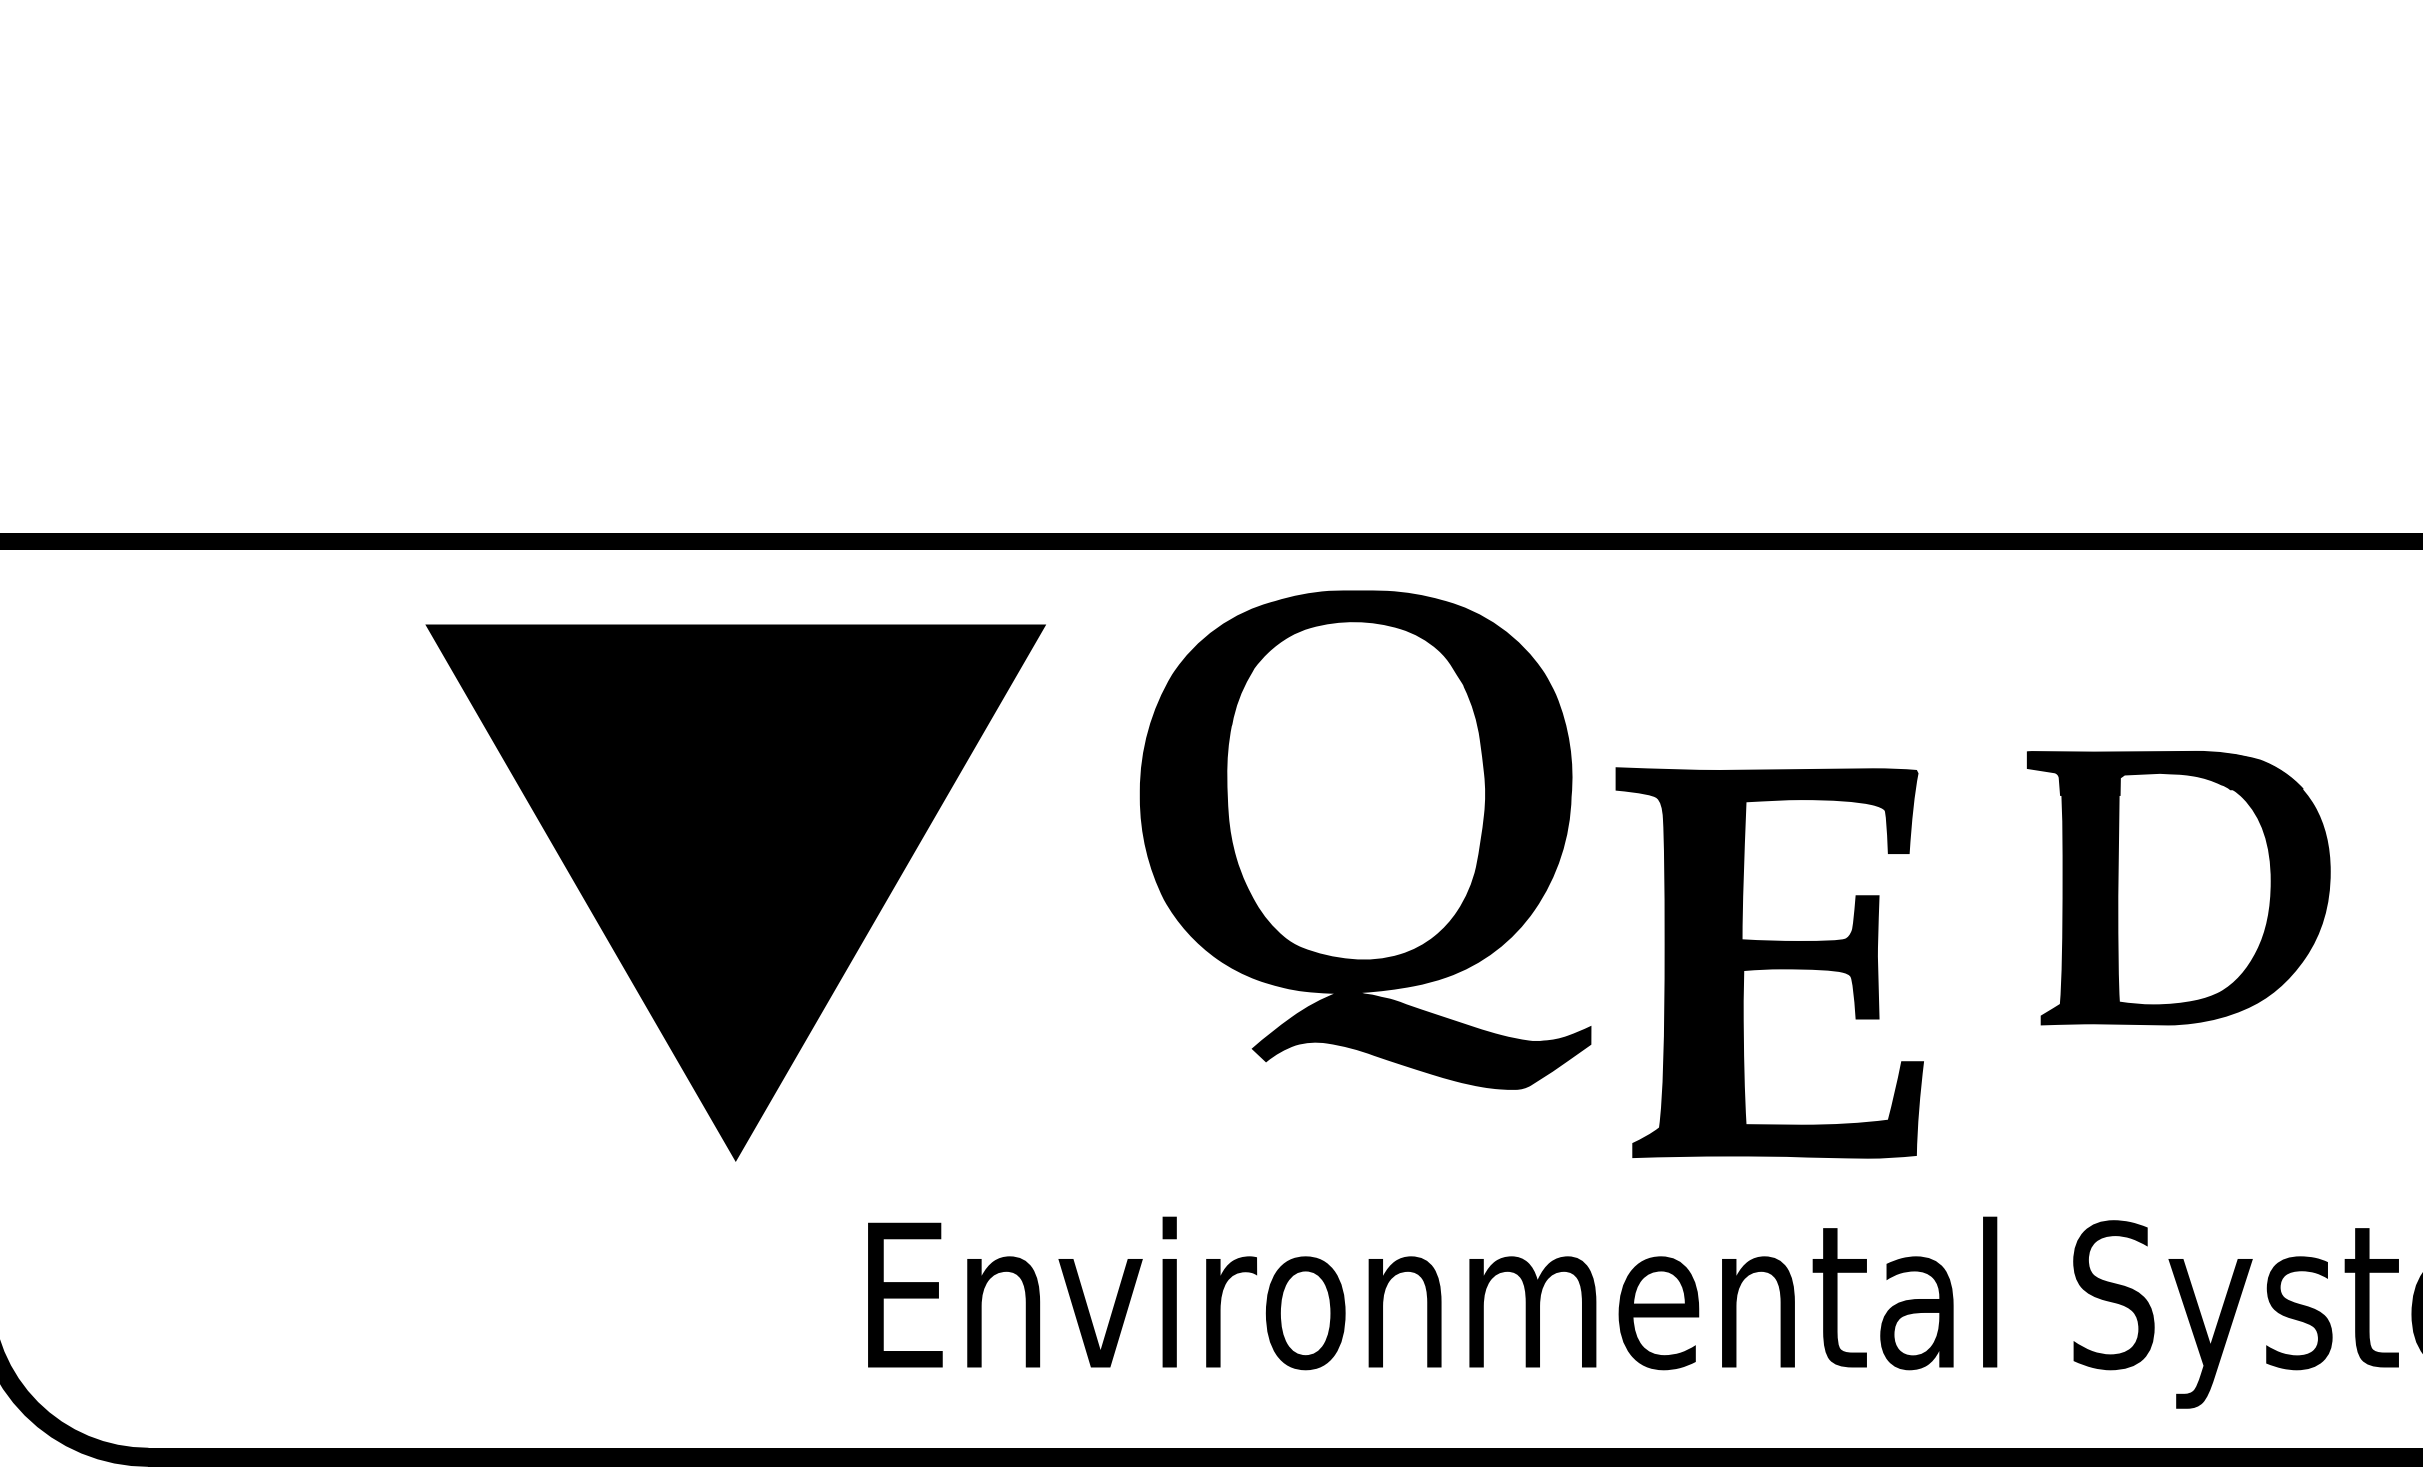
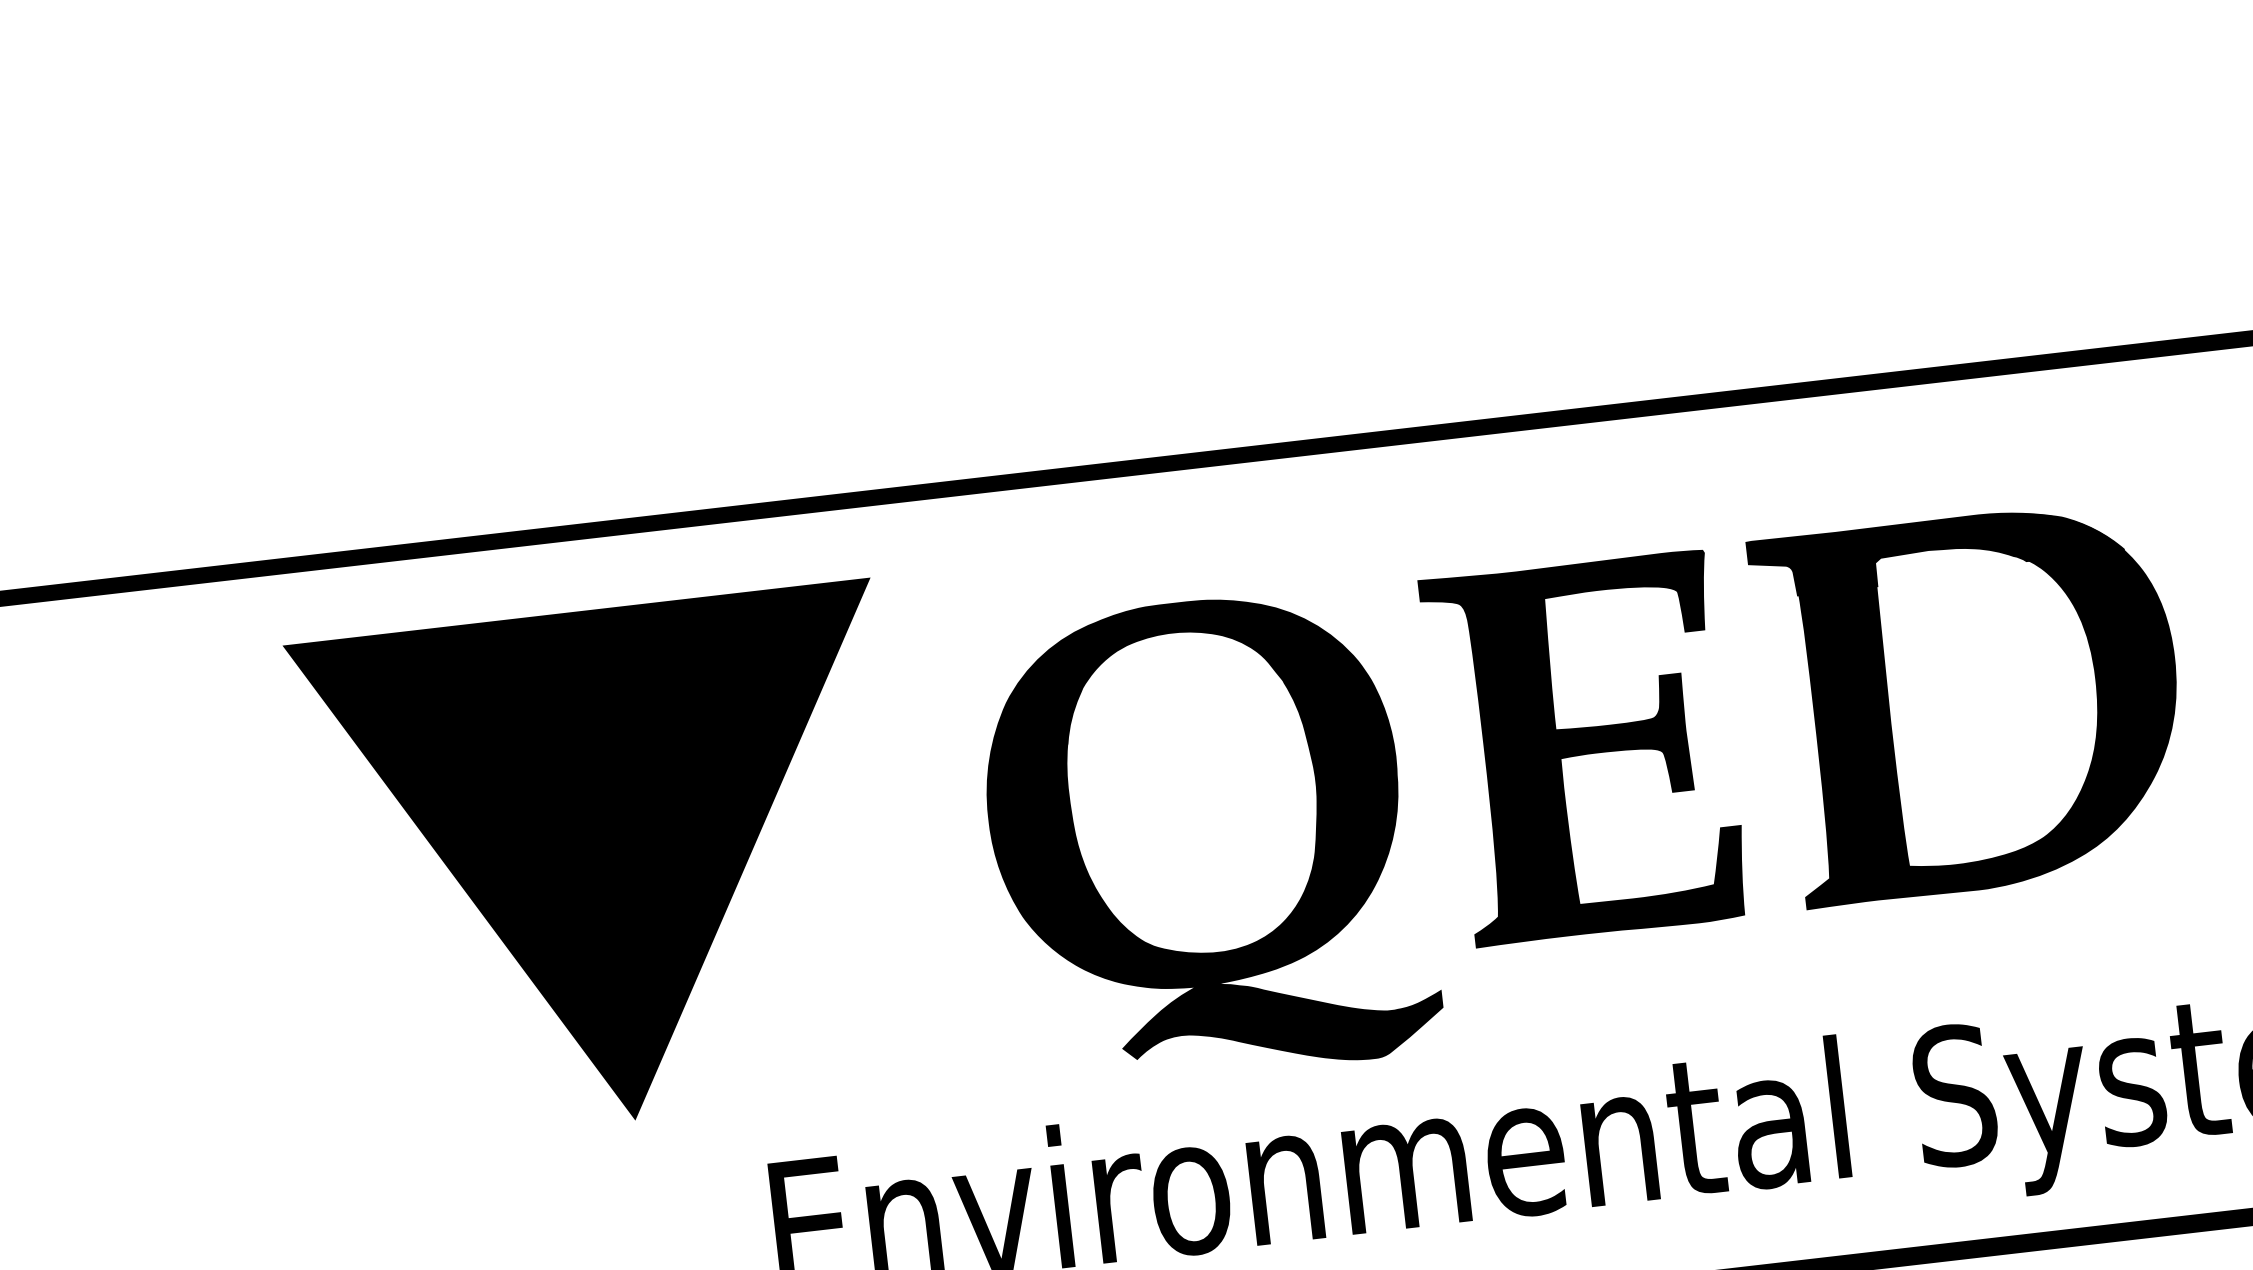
part: (1365, 839) -> (1207, 838), moved
part: (2178, 888) -> (1971, 703), size x1.43
part: (1769, 962) -> (1584, 748), moved

